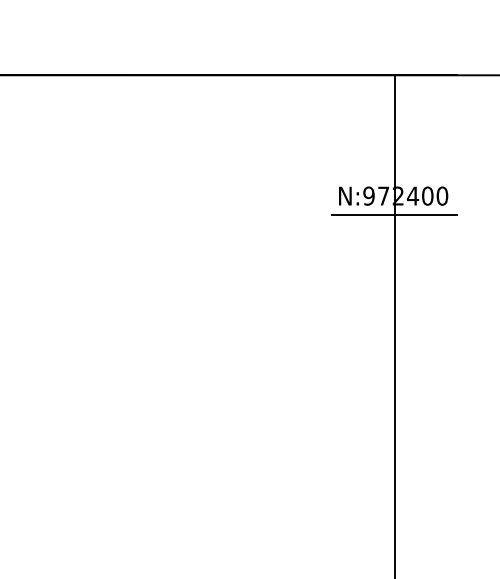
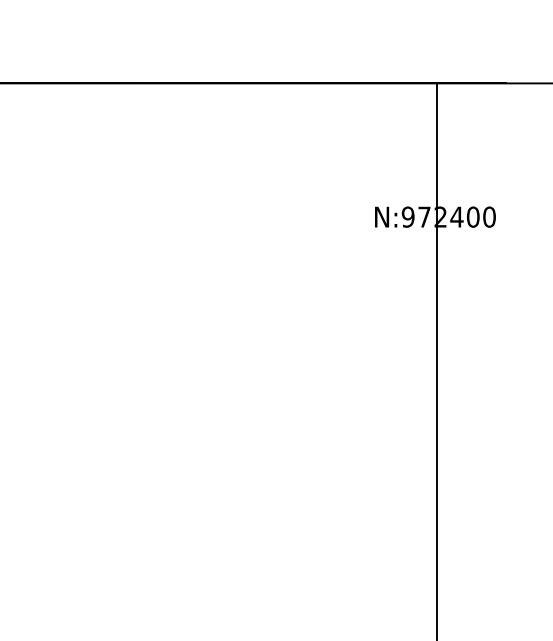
line: (394, 214) -> (436, 237), removed

